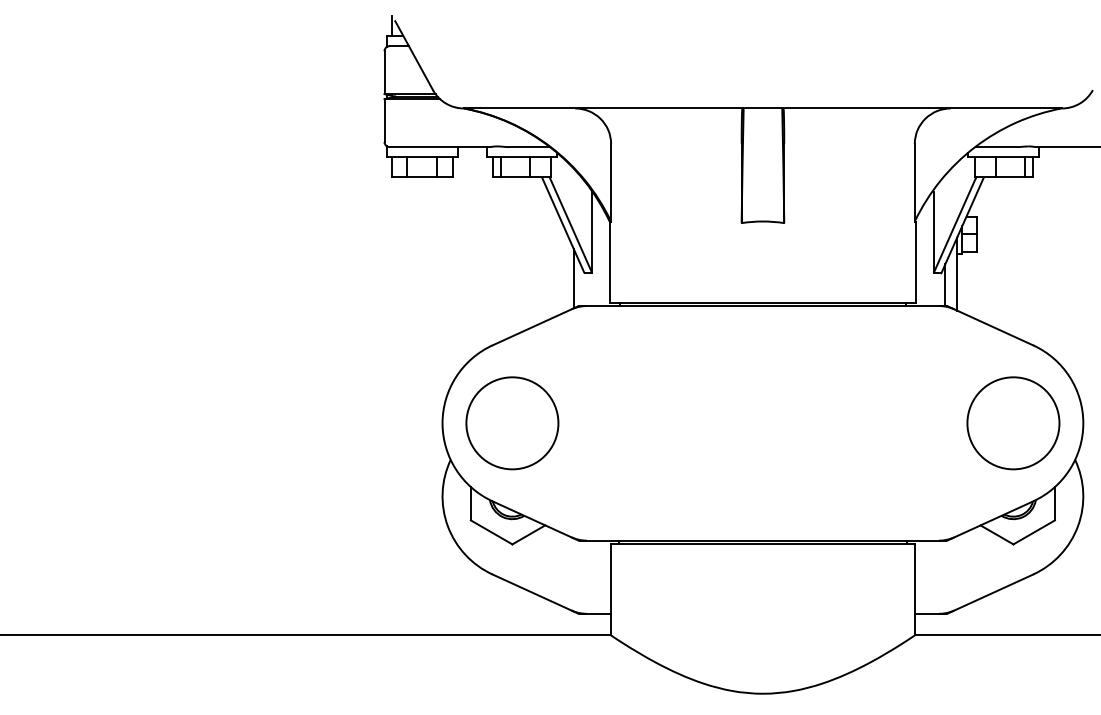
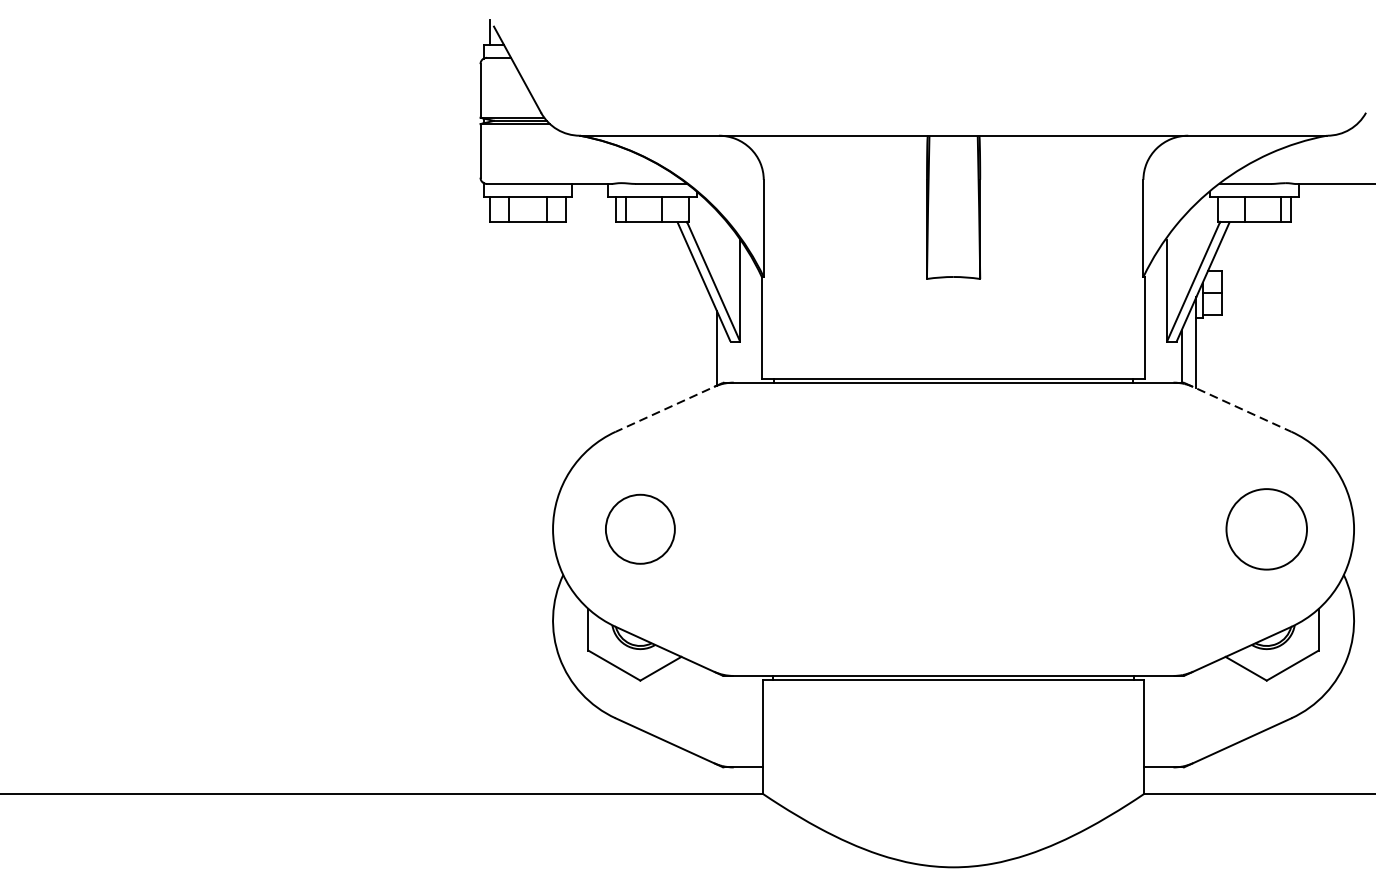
line: (535, 325) -> (669, 406), solid -> dashed
line: (990, 325) -> (1238, 406), solid -> dashed
circle: (512, 423) -> (640, 529), size x0.6
circle: (1013, 423) -> (1266, 529), size x0.7

